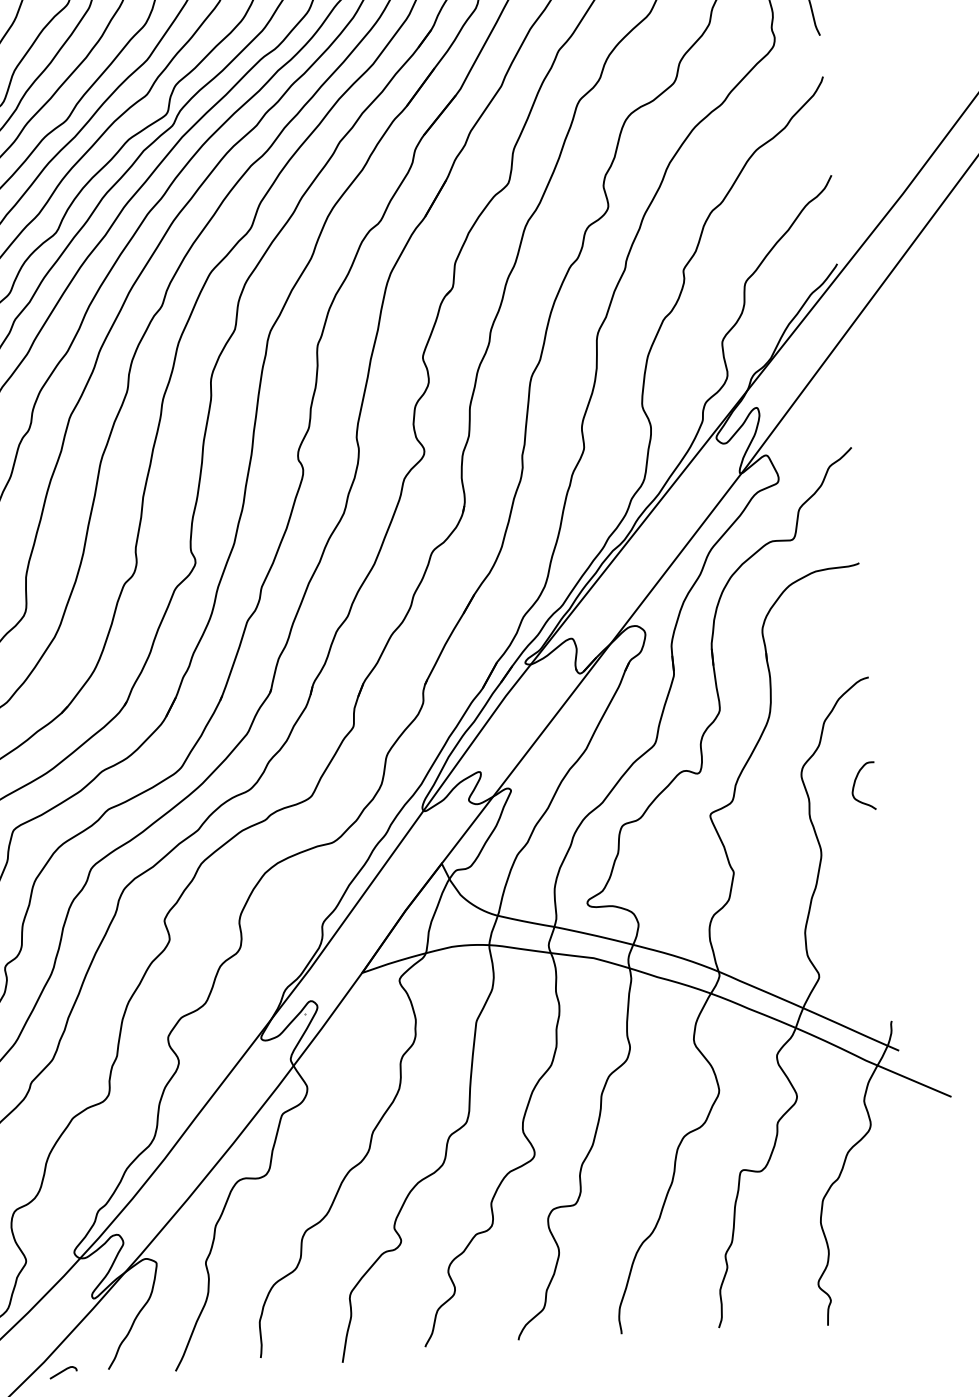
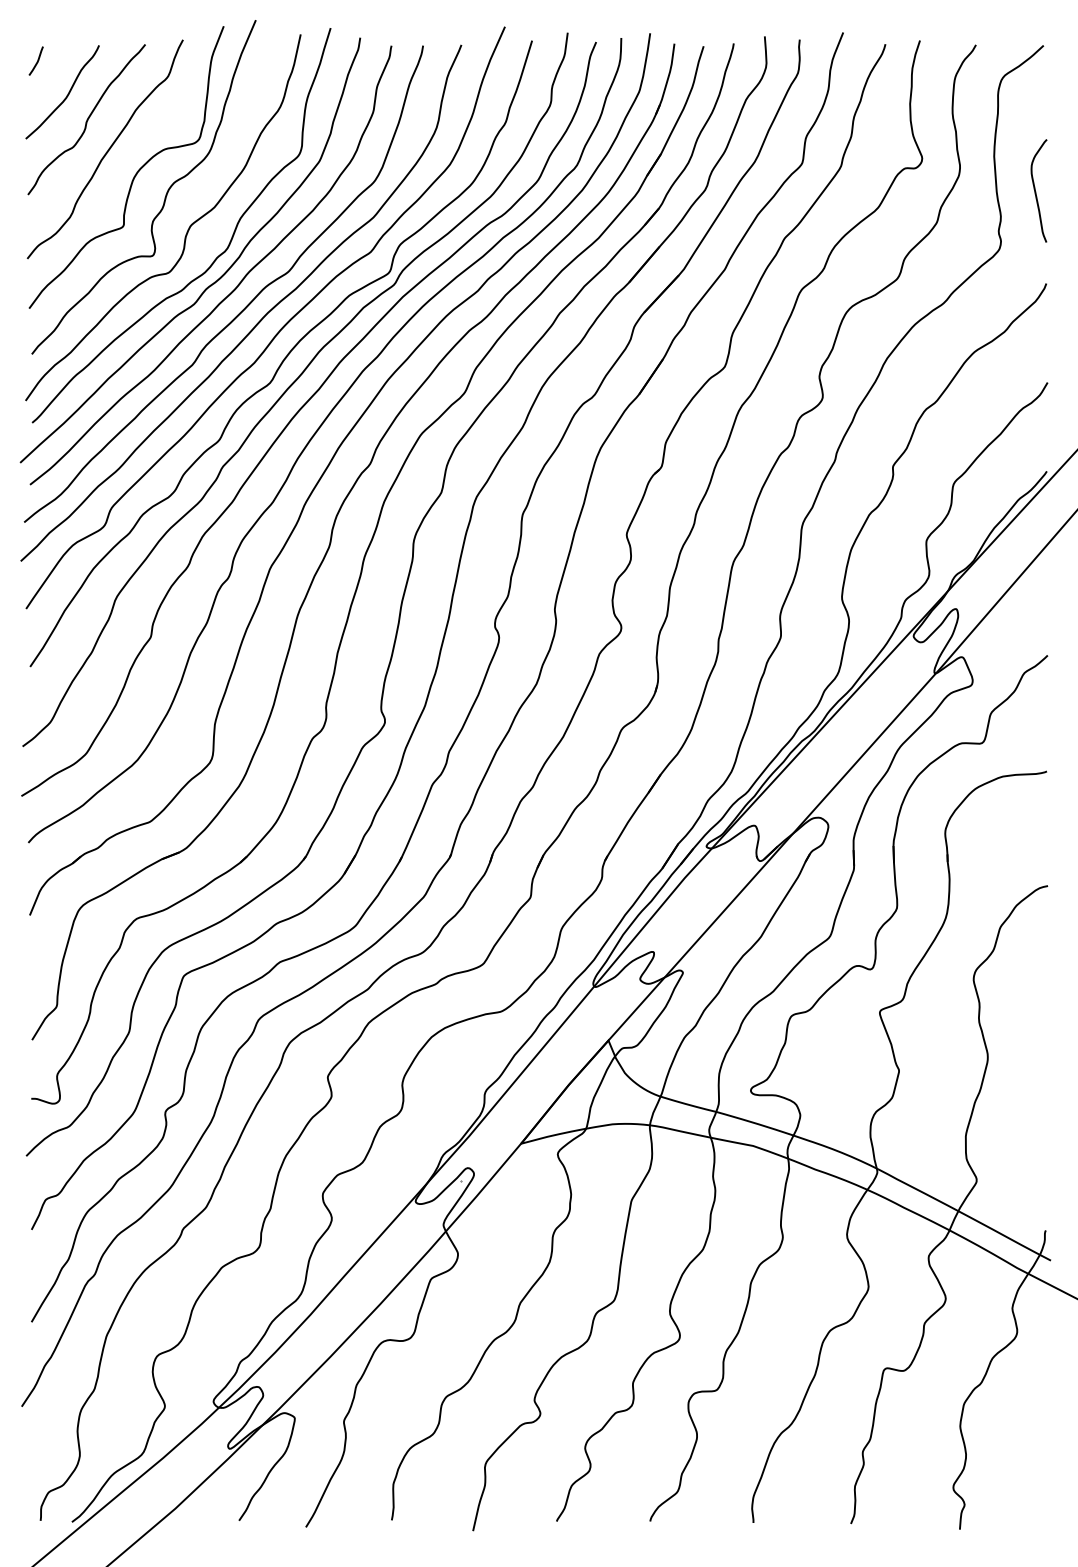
curve: (855, 785) -> (1026, 992), removed
curve: (63, 1371) -> (194, 1519), removed

